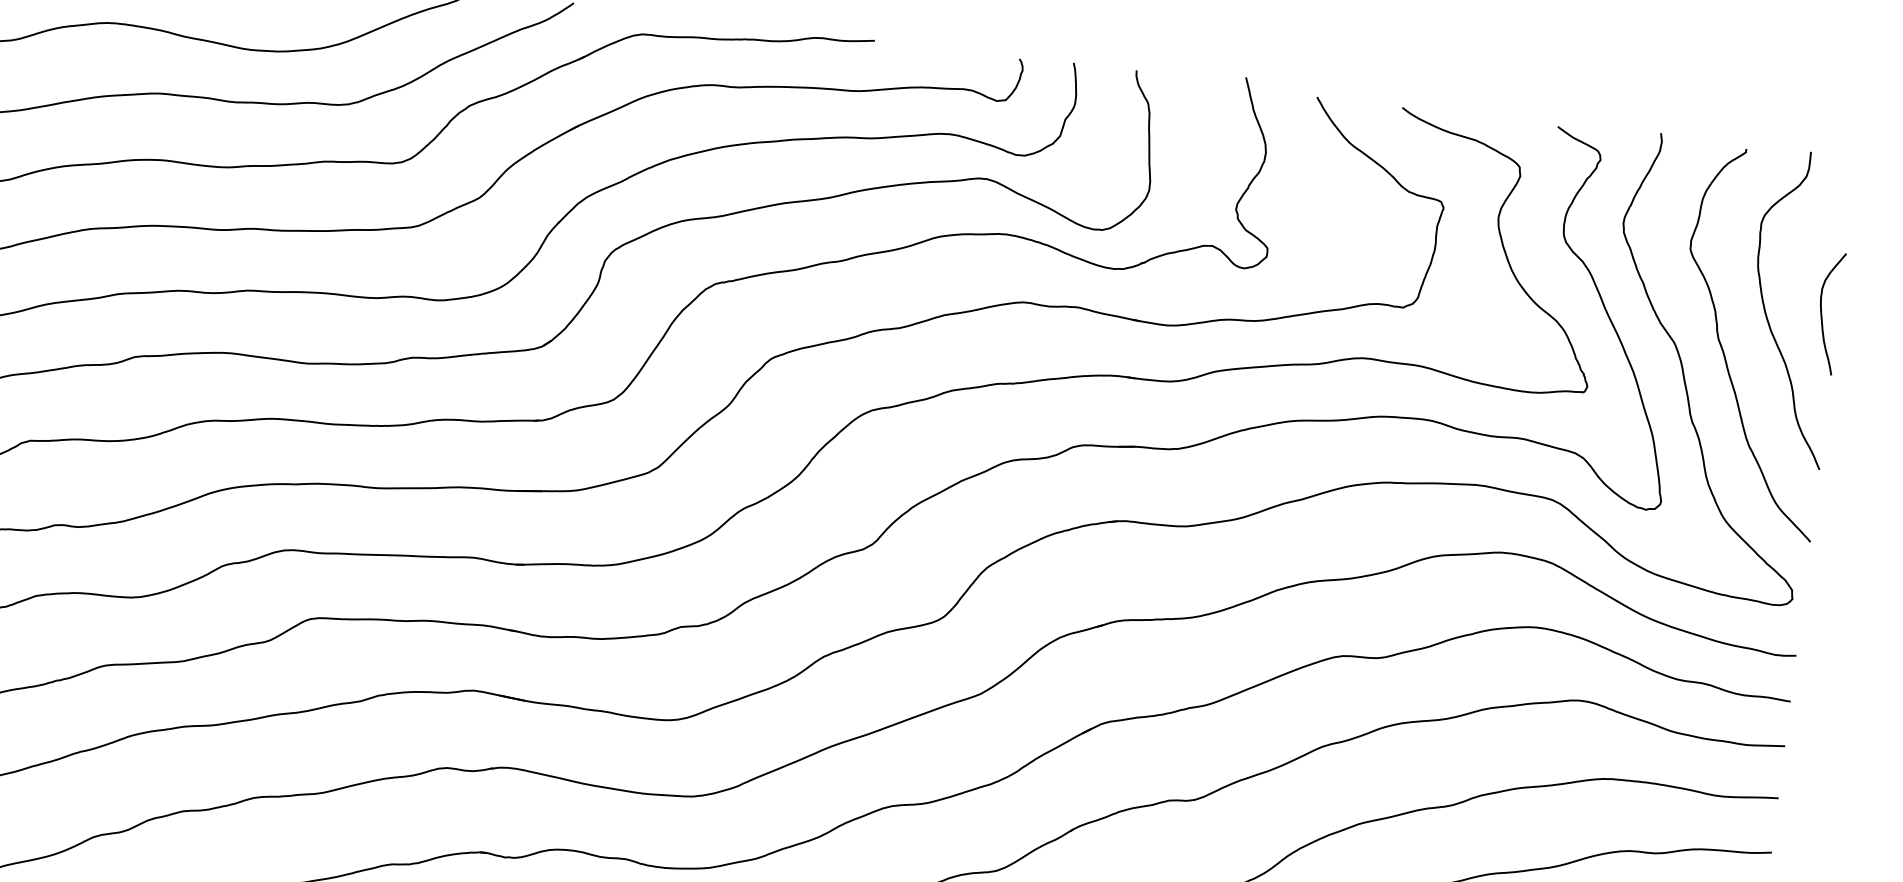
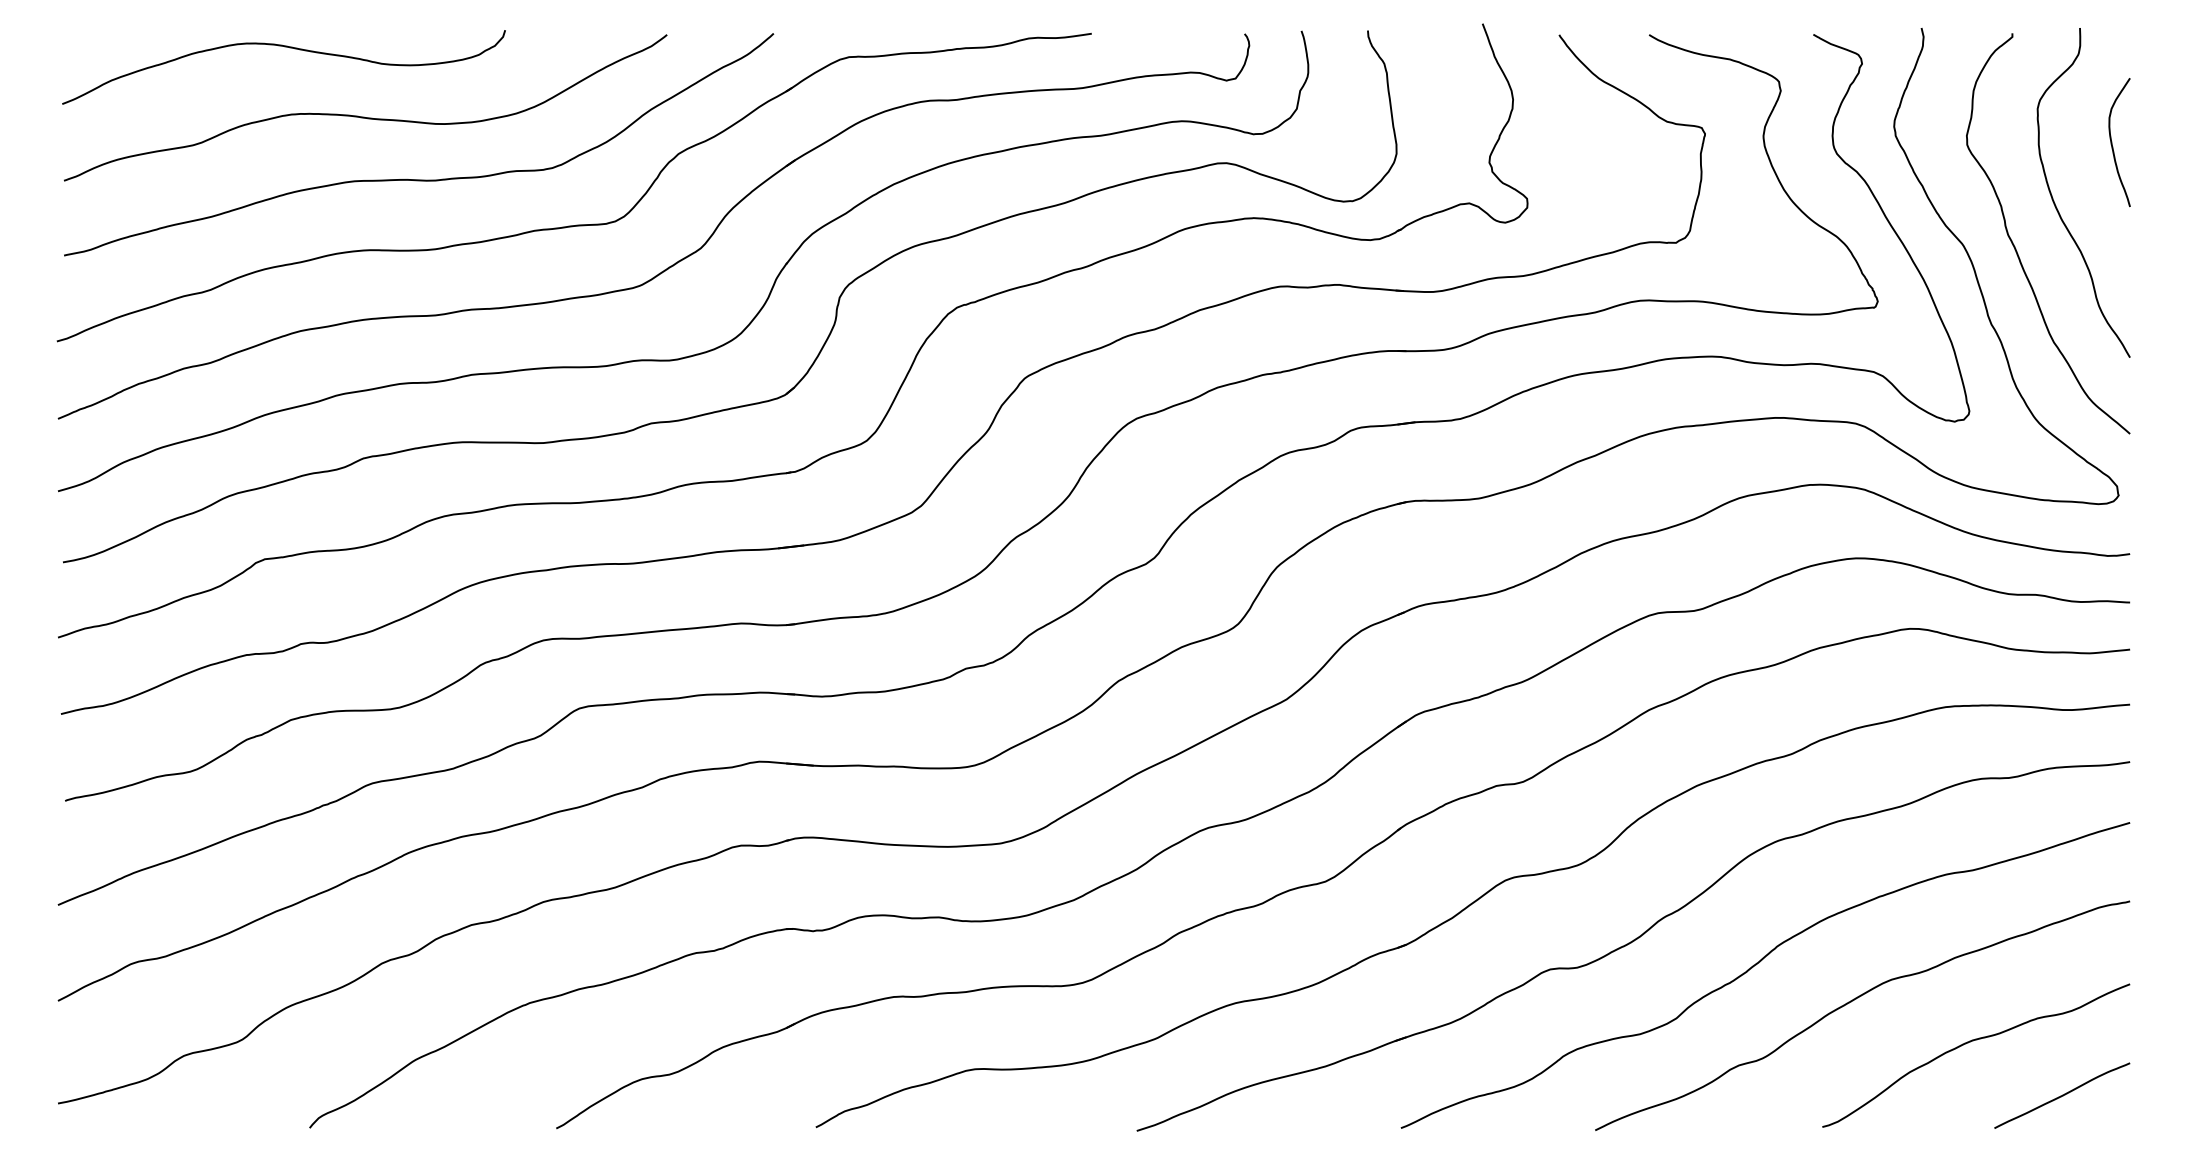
curve: (1822, 312) -> (2112, 142), moved

